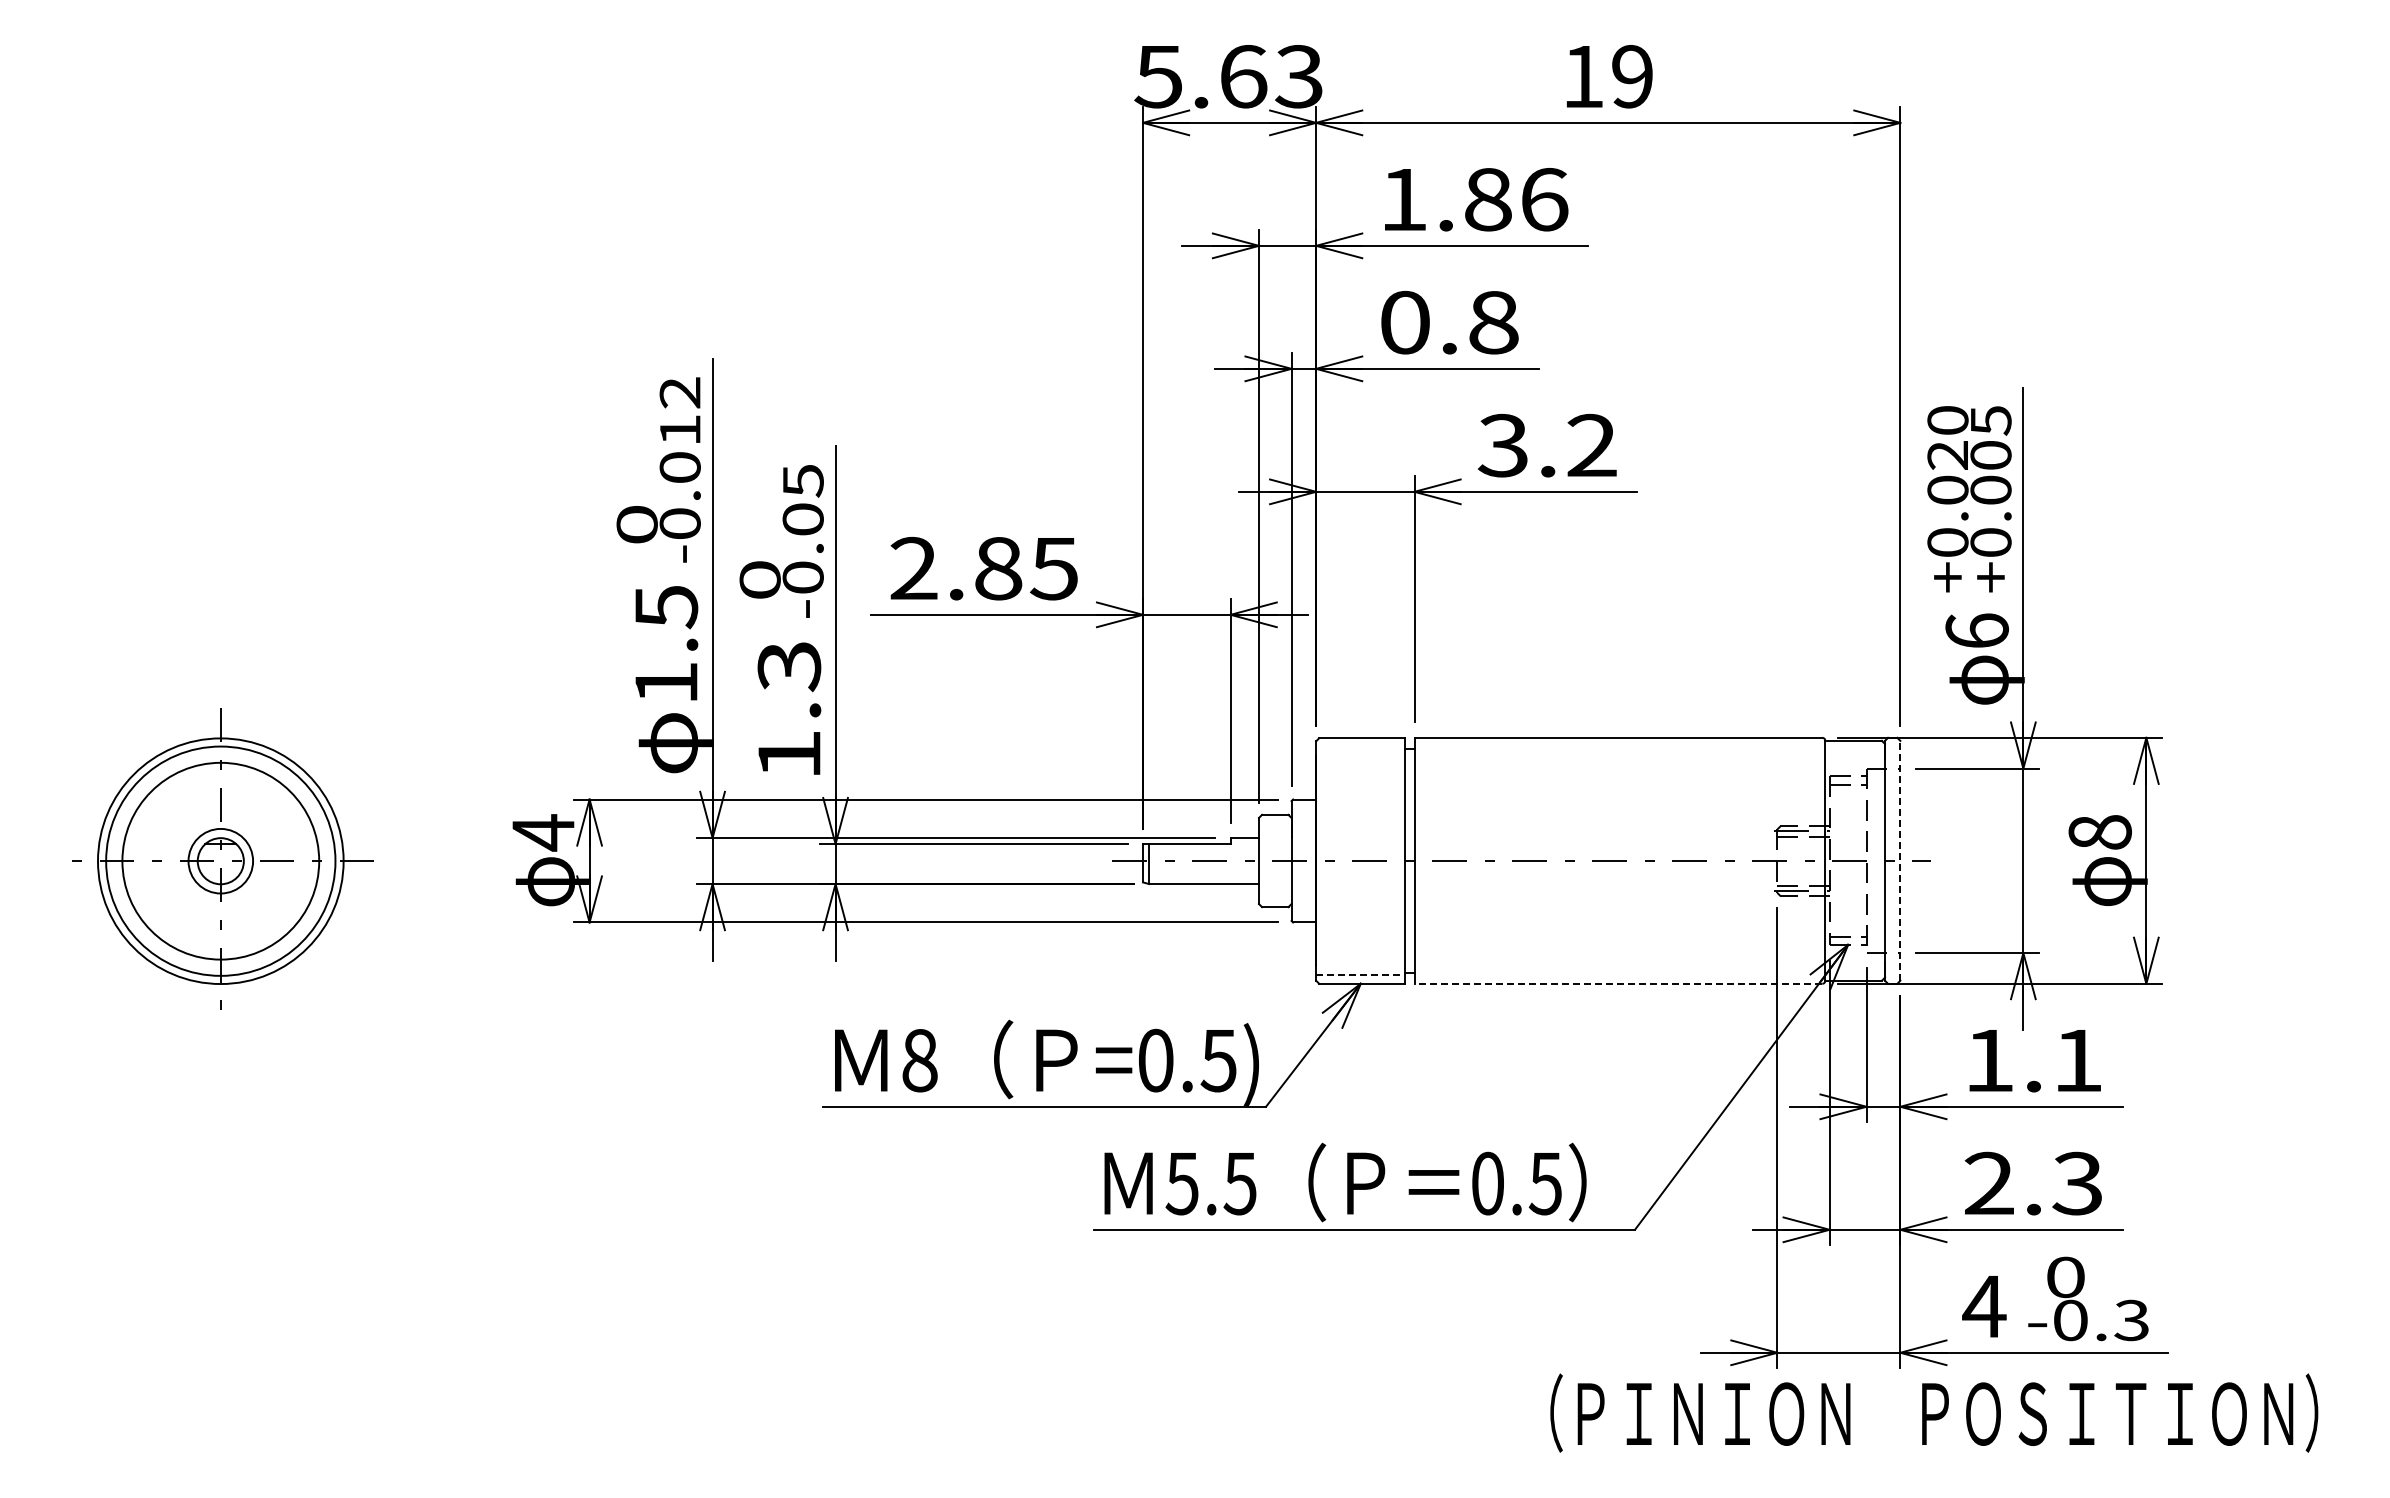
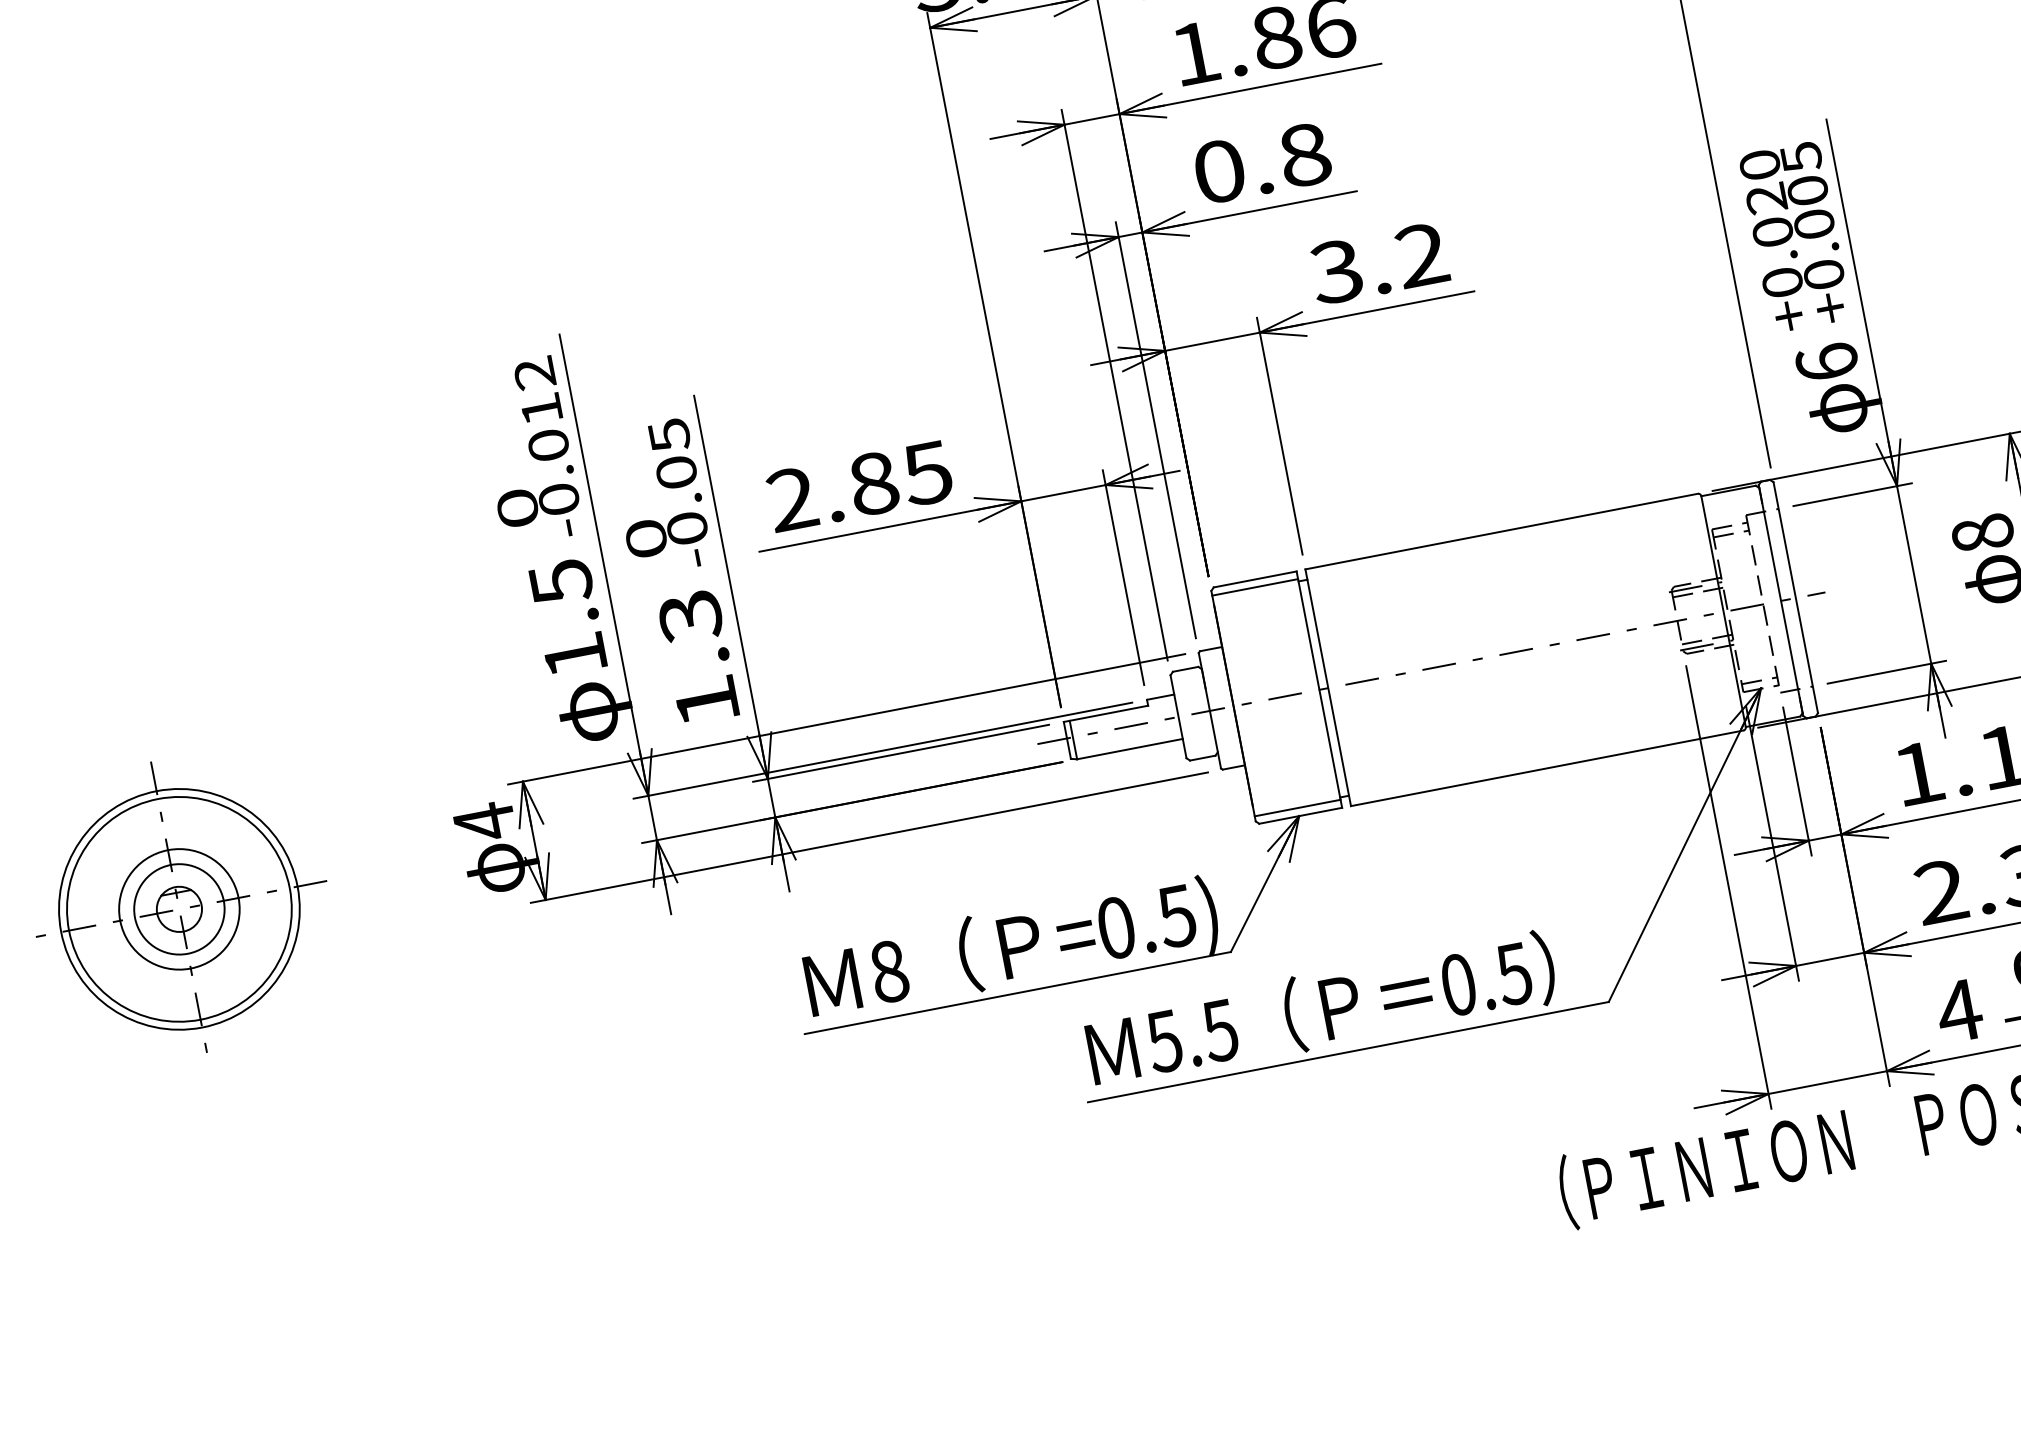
line: (1360, 746) -> (1255, 587), added
circle: (220, 860) -> (178, 908), size x0.62
line: (1900, 860) -> (1795, 597), dashed -> solid
circle: (220, 861) -> (179, 909), size x1.43
line: (1360, 975) -> (1297, 808), dashed -> solid
line: (1618, 983) -> (1547, 768), dashed -> solid

